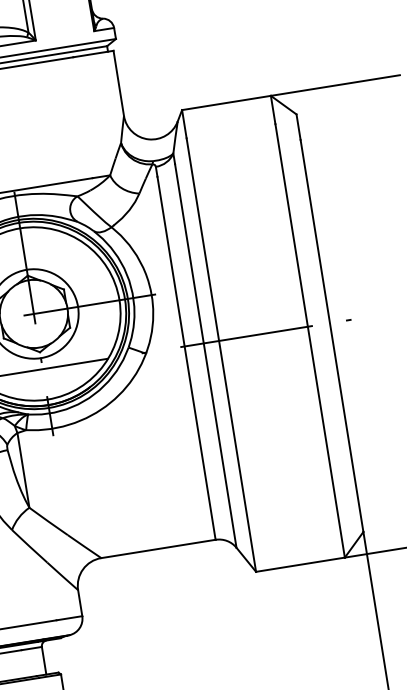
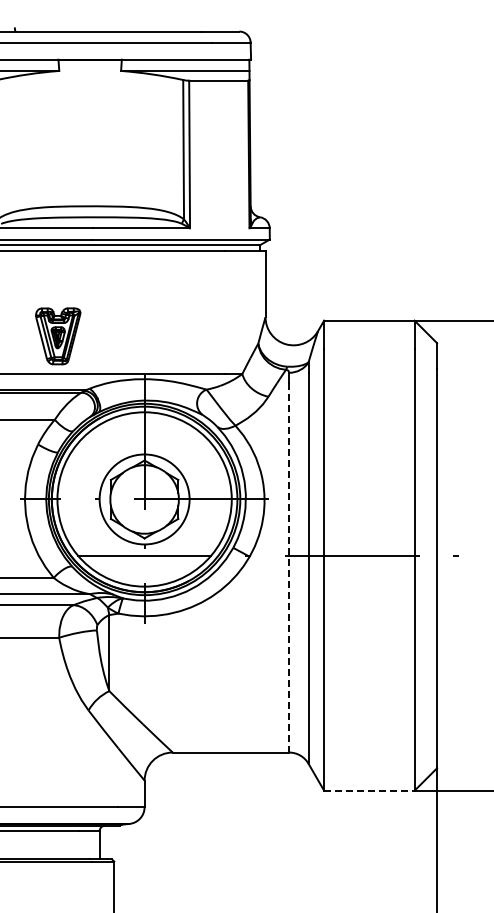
line: (186, 358) -> (289, 567), solid -> dashed
line: (300, 564) -> (369, 790), solid -> dashed

